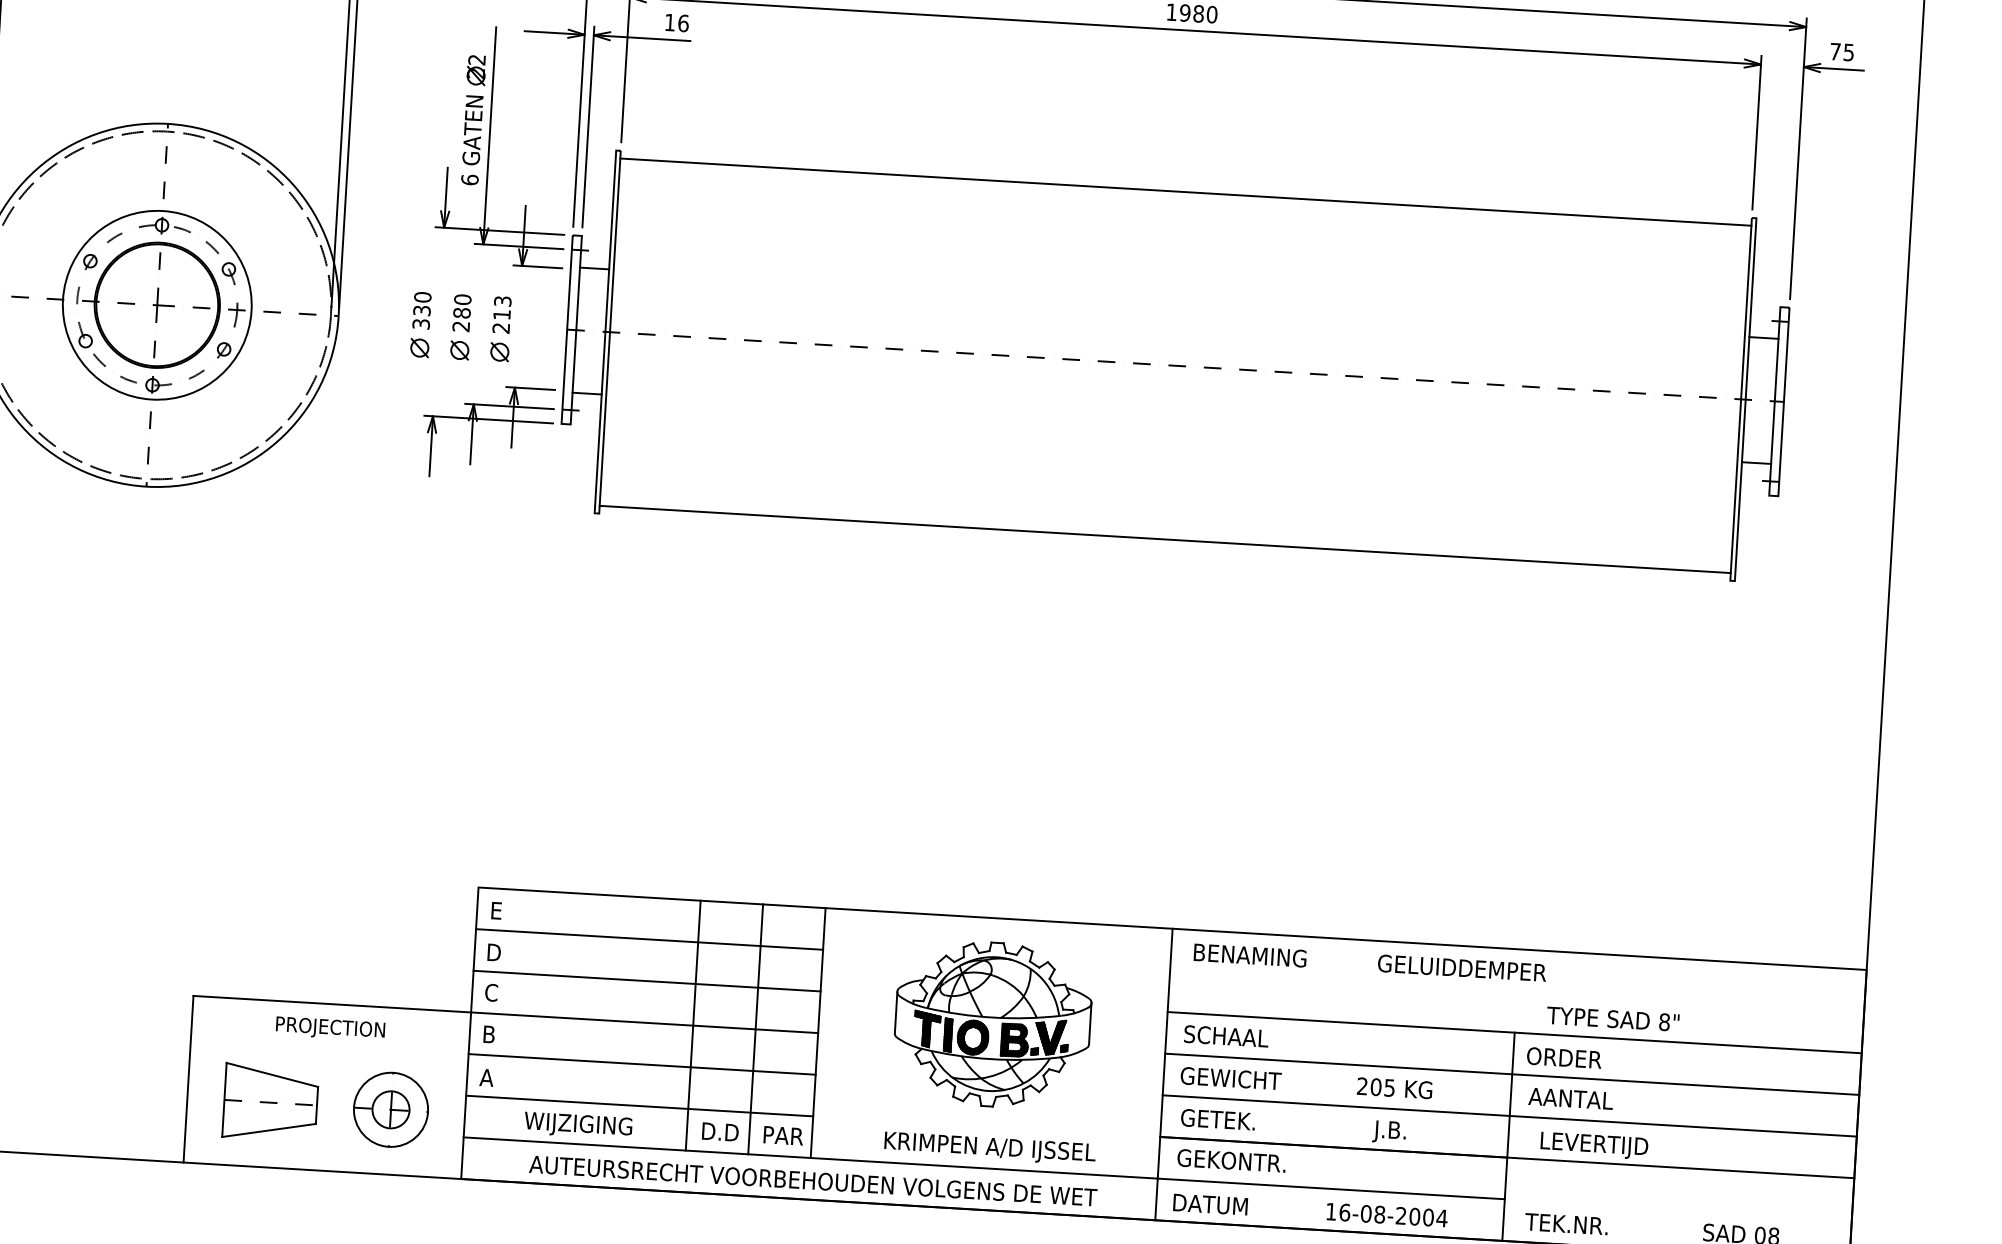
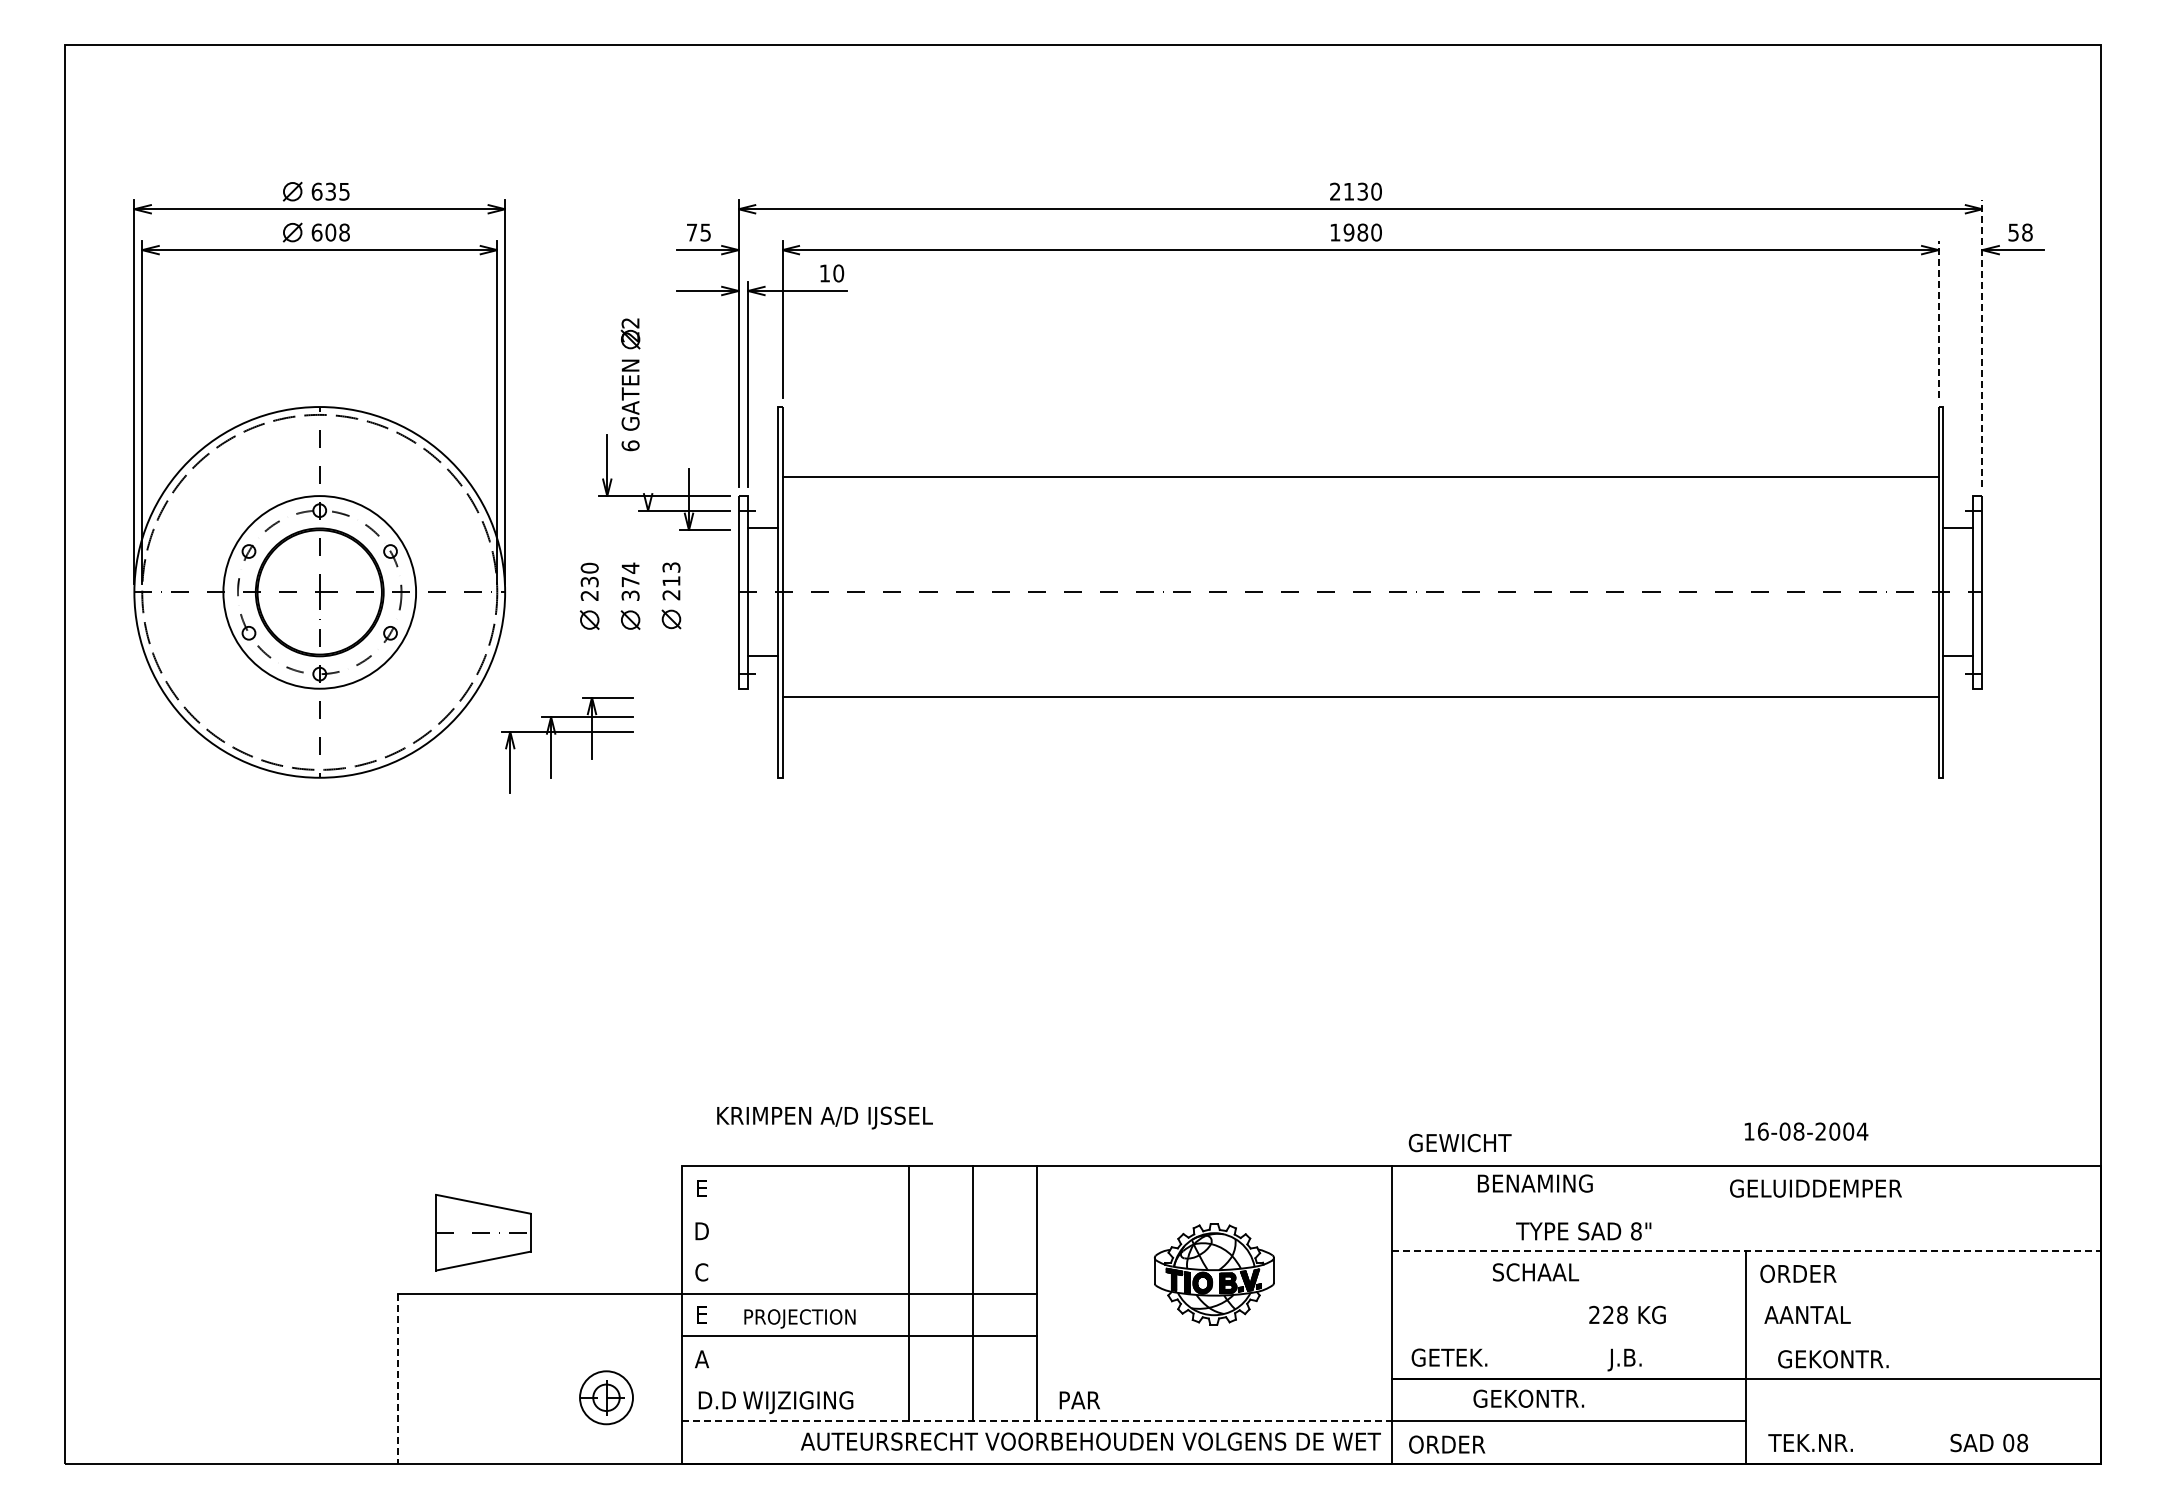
text: (683, 23) -> (838, 273), 16 -> 10
text: (1842, 52) -> (2020, 232), 75 -> 58
line: (1756, 132) -> (1938, 319), solid -> dashed
line: (490, 135) -> (648, 399), removed
line: (1798, 158) -> (1982, 343), solid -> dashed
line: (1185, 191) -> (1360, 476), moved
text: (461, 312) -> (630, 581), 280 -> 374
text: (421, 324) -> (589, 595), 330 -> 230
part: (488, 420) -> (567, 732), moved
line: (1165, 539) -> (1360, 696), moved
line: (649, 939) -> (859, 1208), removed
text: (1250, 955) -> (1535, 1183), moved
text: (1461, 968) -> (1815, 1188), moved
line: (647, 981) -> (859, 1251), removed
text: (1612, 1019) -> (1583, 1231), moved
part: (993, 1024) -> (1214, 1274), size x0.6
text: (330, 1028) -> (799, 1318), moved
text: (488, 1033) -> (701, 1314), B -> E
line: (1514, 1033) -> (1746, 1251), solid -> dashed
text: (1226, 1036) -> (1536, 1272), moved
line: (1512, 1074) -> (1746, 1293), removed
text: (1230, 1078) -> (1459, 1142), moved
line: (188, 1079) -> (398, 1379), solid -> dashed
text: (1383, 1087) -> (1615, 1314), 205 -> 228
part: (270, 1102) -> (483, 1232), moved
line: (639, 1105) -> (859, 1378), removed
part: (391, 1109) -> (606, 1397), size x0.7
line: (1509, 1116) -> (1746, 1336), removed
text: (719, 1132) -> (716, 1400), moved
text: (783, 1135) -> (1079, 1400), moved
text: (1593, 1145) -> (1833, 1361), LEVERTIJD -> GEKONTR.
text: (989, 1148) -> (824, 1117), moved
line: (810, 1158) -> (1036, 1421), solid -> dashed
text: (1231, 1160) -> (1528, 1398), moved
text: (812, 1180) -> (1090, 1441), moved
text: (1211, 1204) -> (1447, 1444), DATUM -> ORDER
text: (1387, 1214) -> (1806, 1131), moved

